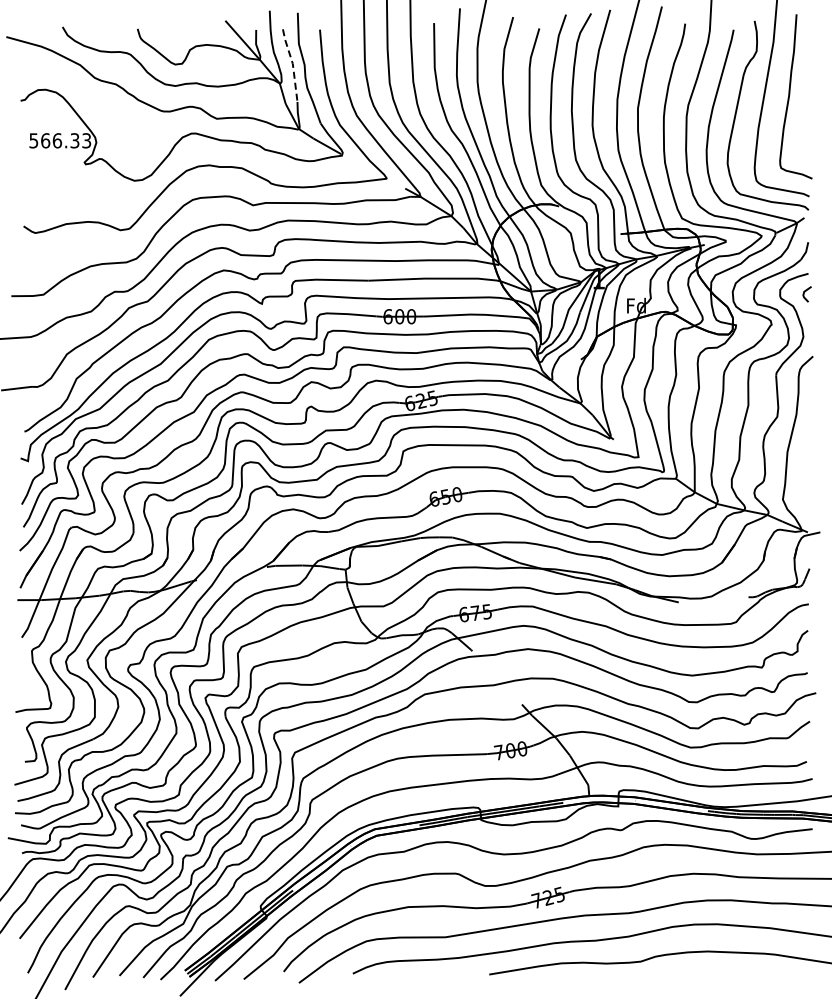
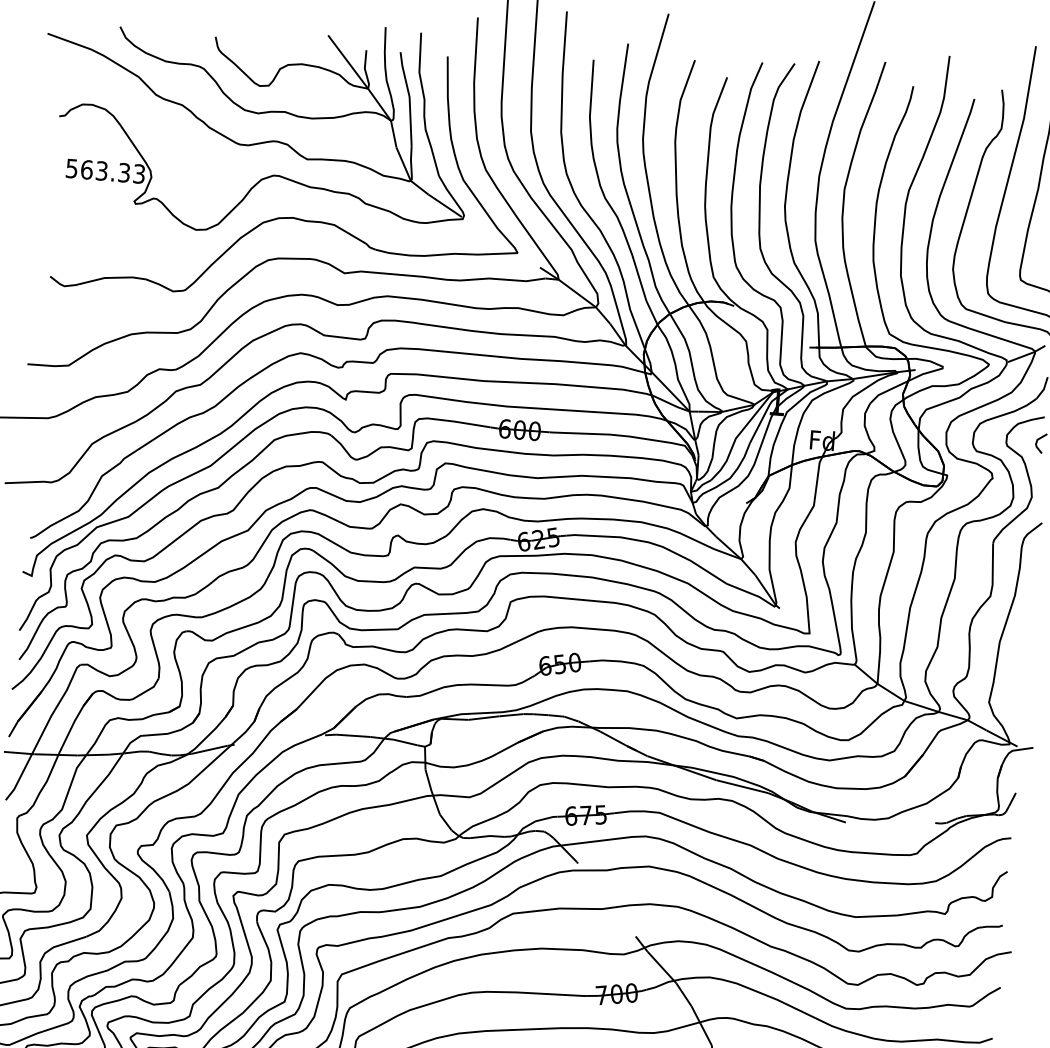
line: (292, 64) -> (409, 97), dashed -> solid
text: (57, 140) -> (102, 170), 566.33 -> 563.33

